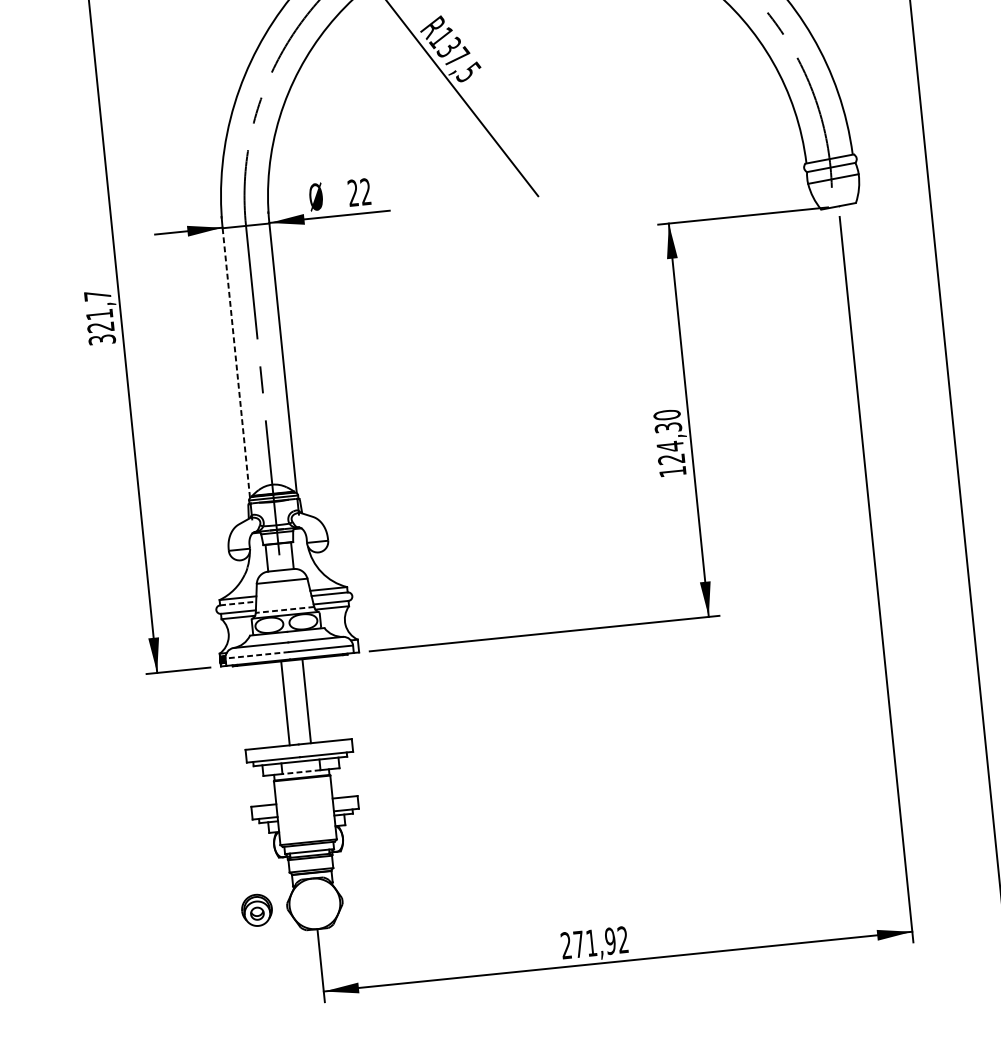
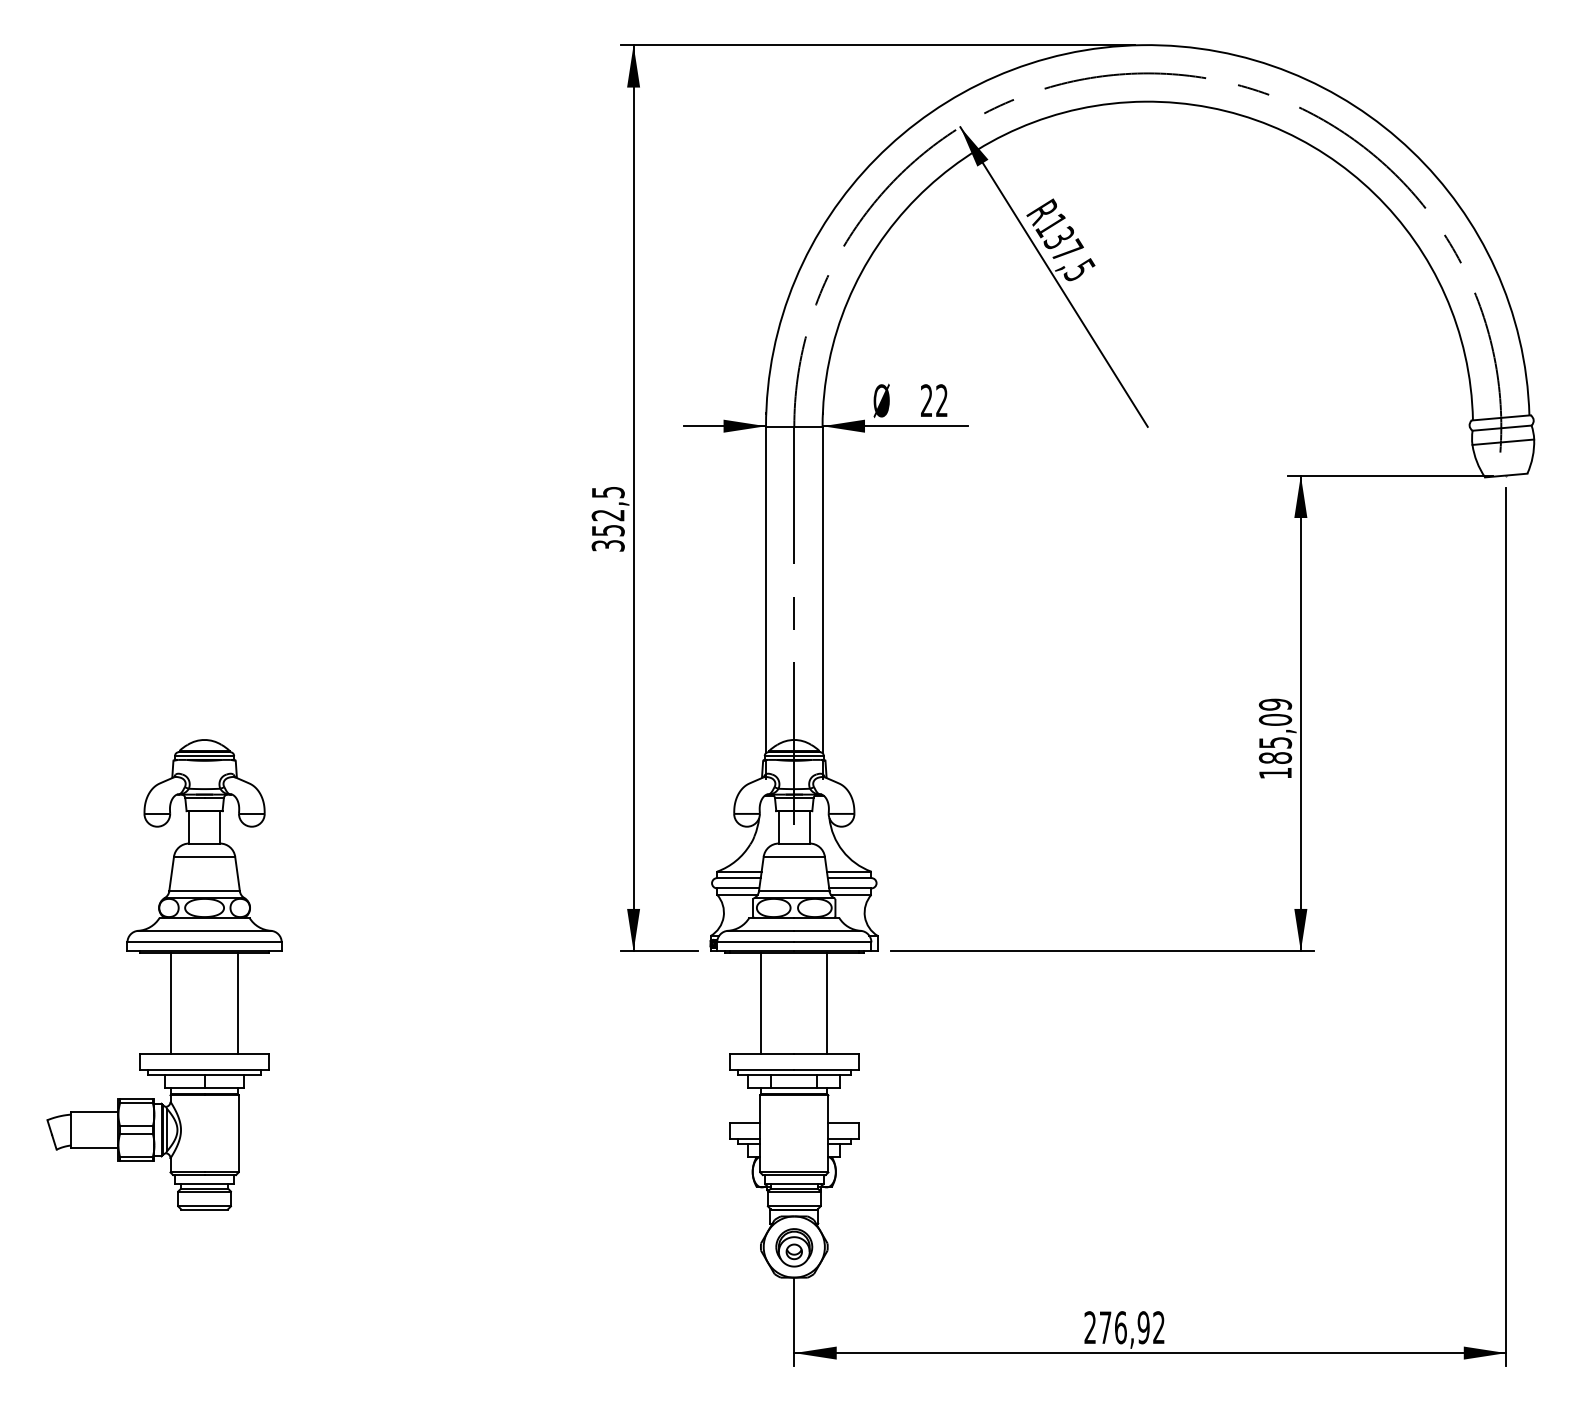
text: (98, 311) -> (607, 511), 321,7 -> 352,5
line: (236, 363) -> (766, 590), dashed -> solid
text: (669, 436) -> (1275, 730), 124,30 -> 185,09
line: (237, 603) -> (738, 878), dashed -> solid
line: (284, 610) -> (793, 891), dashed -> solid
line: (257, 655) -> (755, 942), dashed -> solid
line: (307, 701) -> (761, 1003), moved
line: (285, 703) -> (827, 1003), moved
line: (300, 772) -> (793, 1087), dashed -> solid
part: (257, 910) -> (794, 1247), moved
text: (591, 942) -> (1120, 1327), 271,92 -> 276,92

